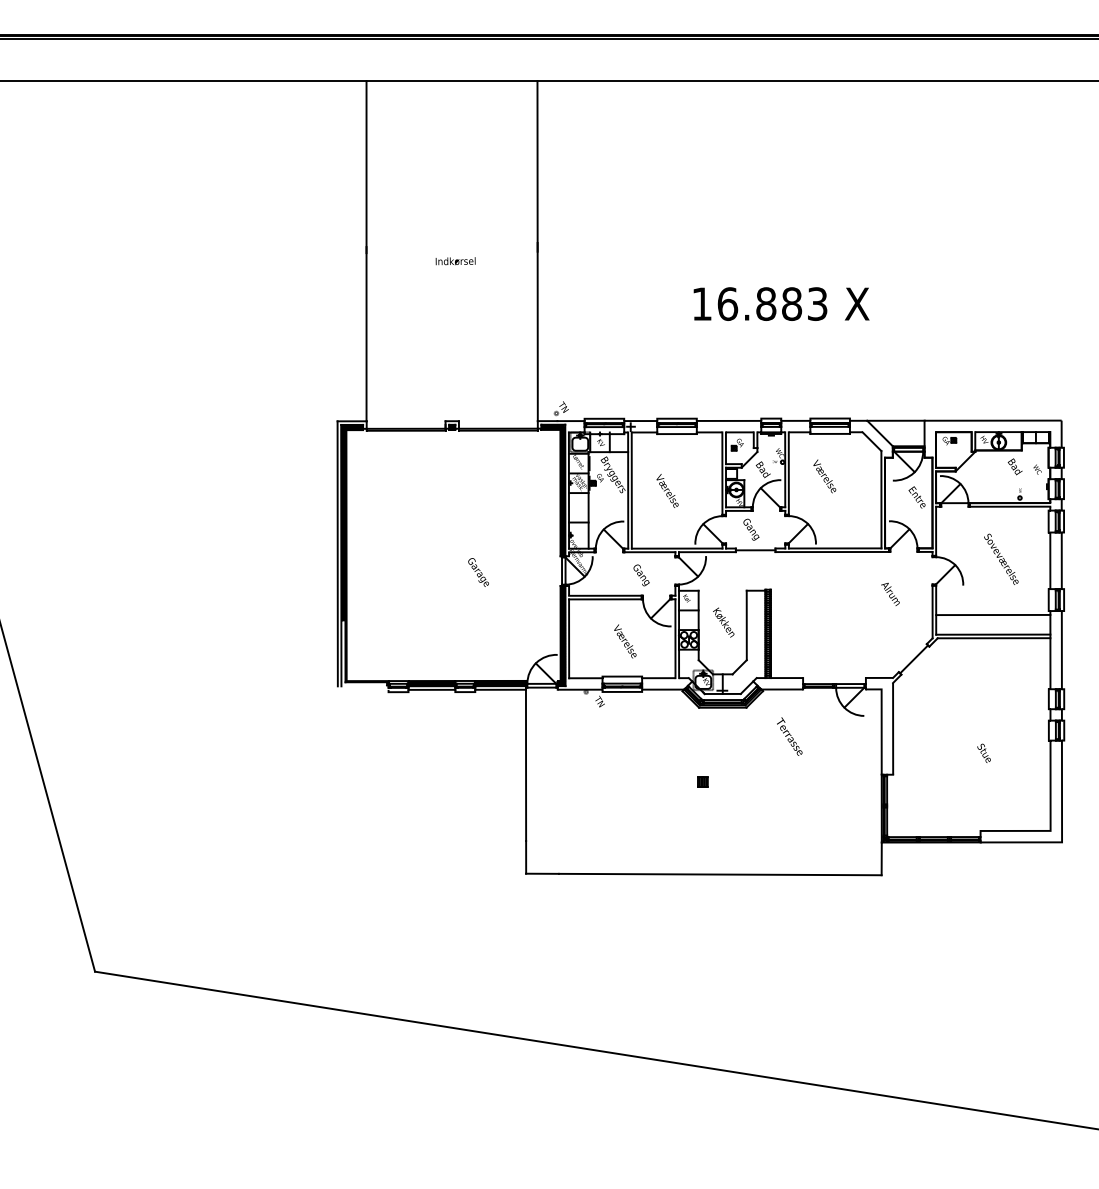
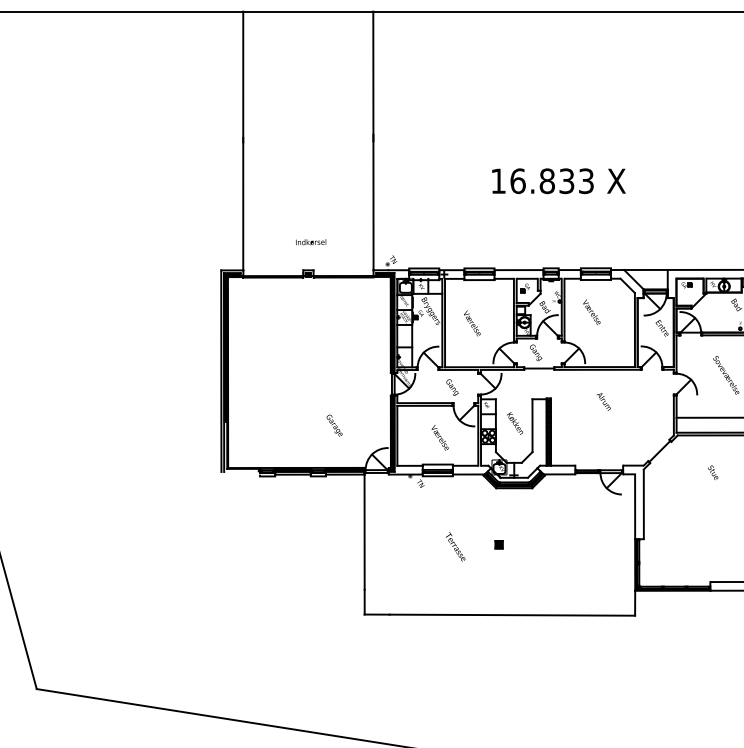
text: (455, 261) -> (310, 242), moved
text: (792, 303) -> (567, 180), 16.883 -> 16.833
text: (478, 572) -> (334, 425), moved
text: (890, 593) -> (603, 401), moved
text: (789, 736) -> (455, 546), moved
text: (983, 752) -> (712, 472), moved

